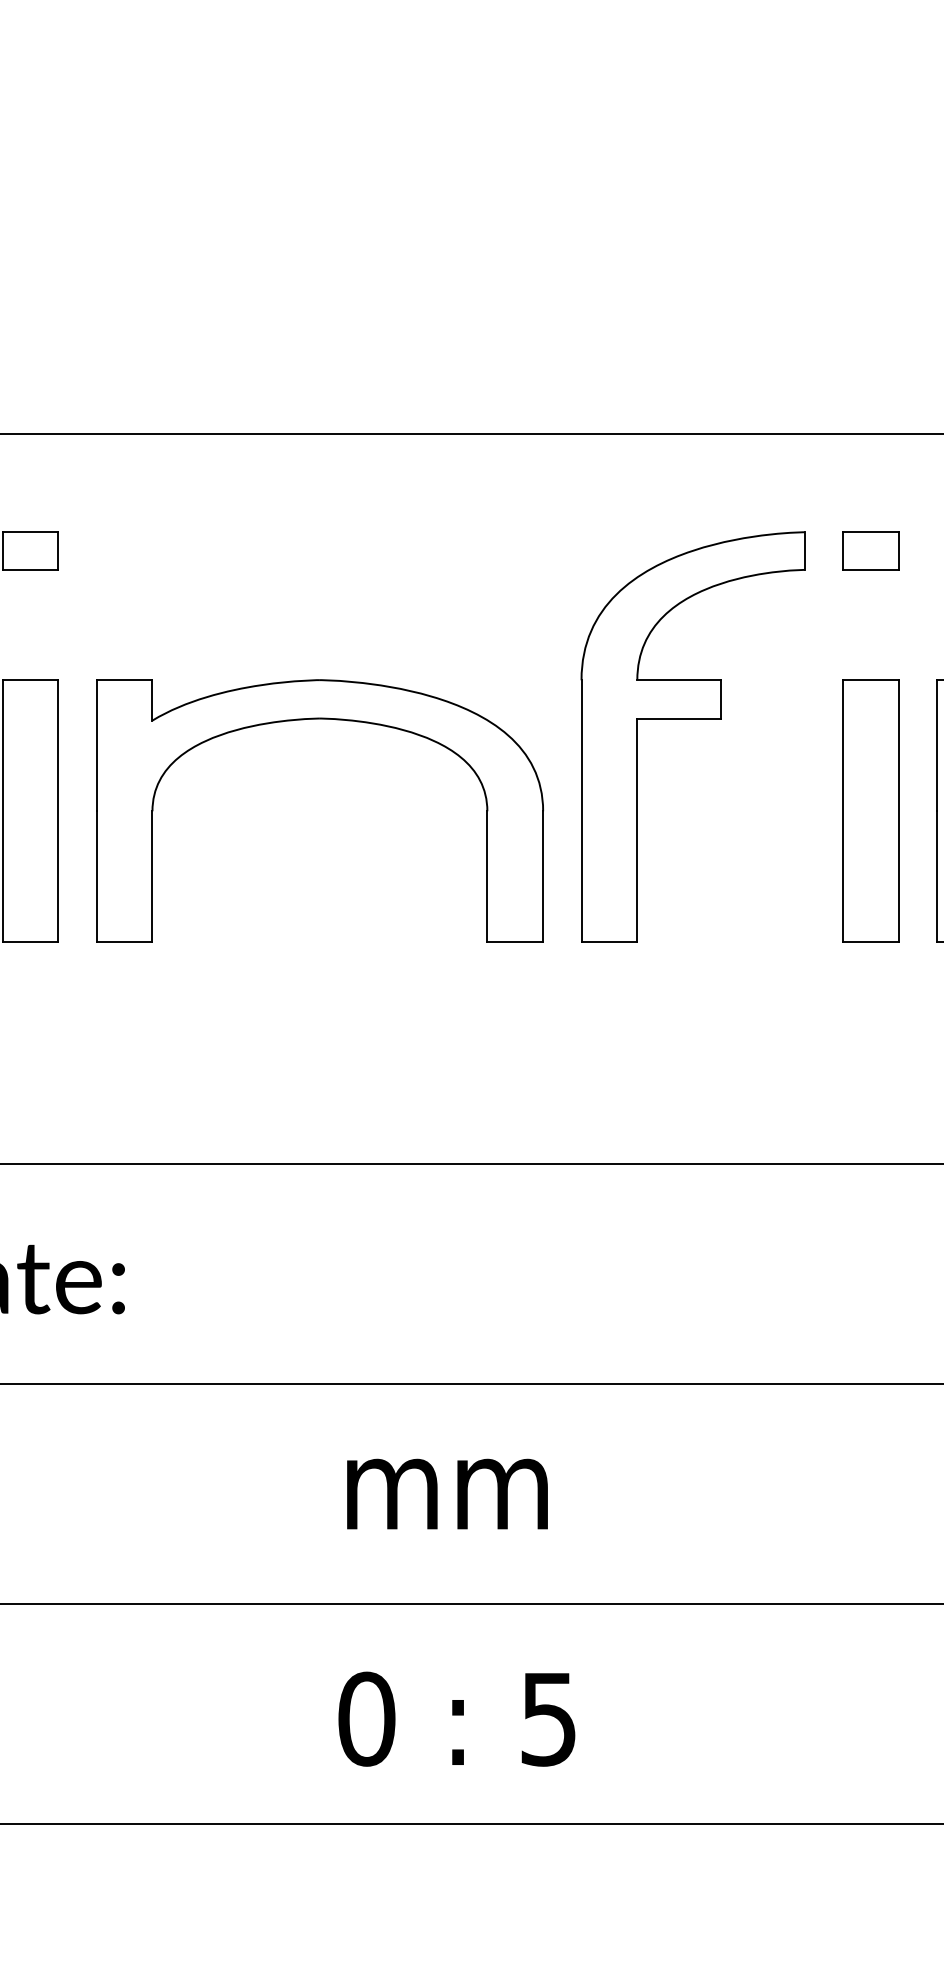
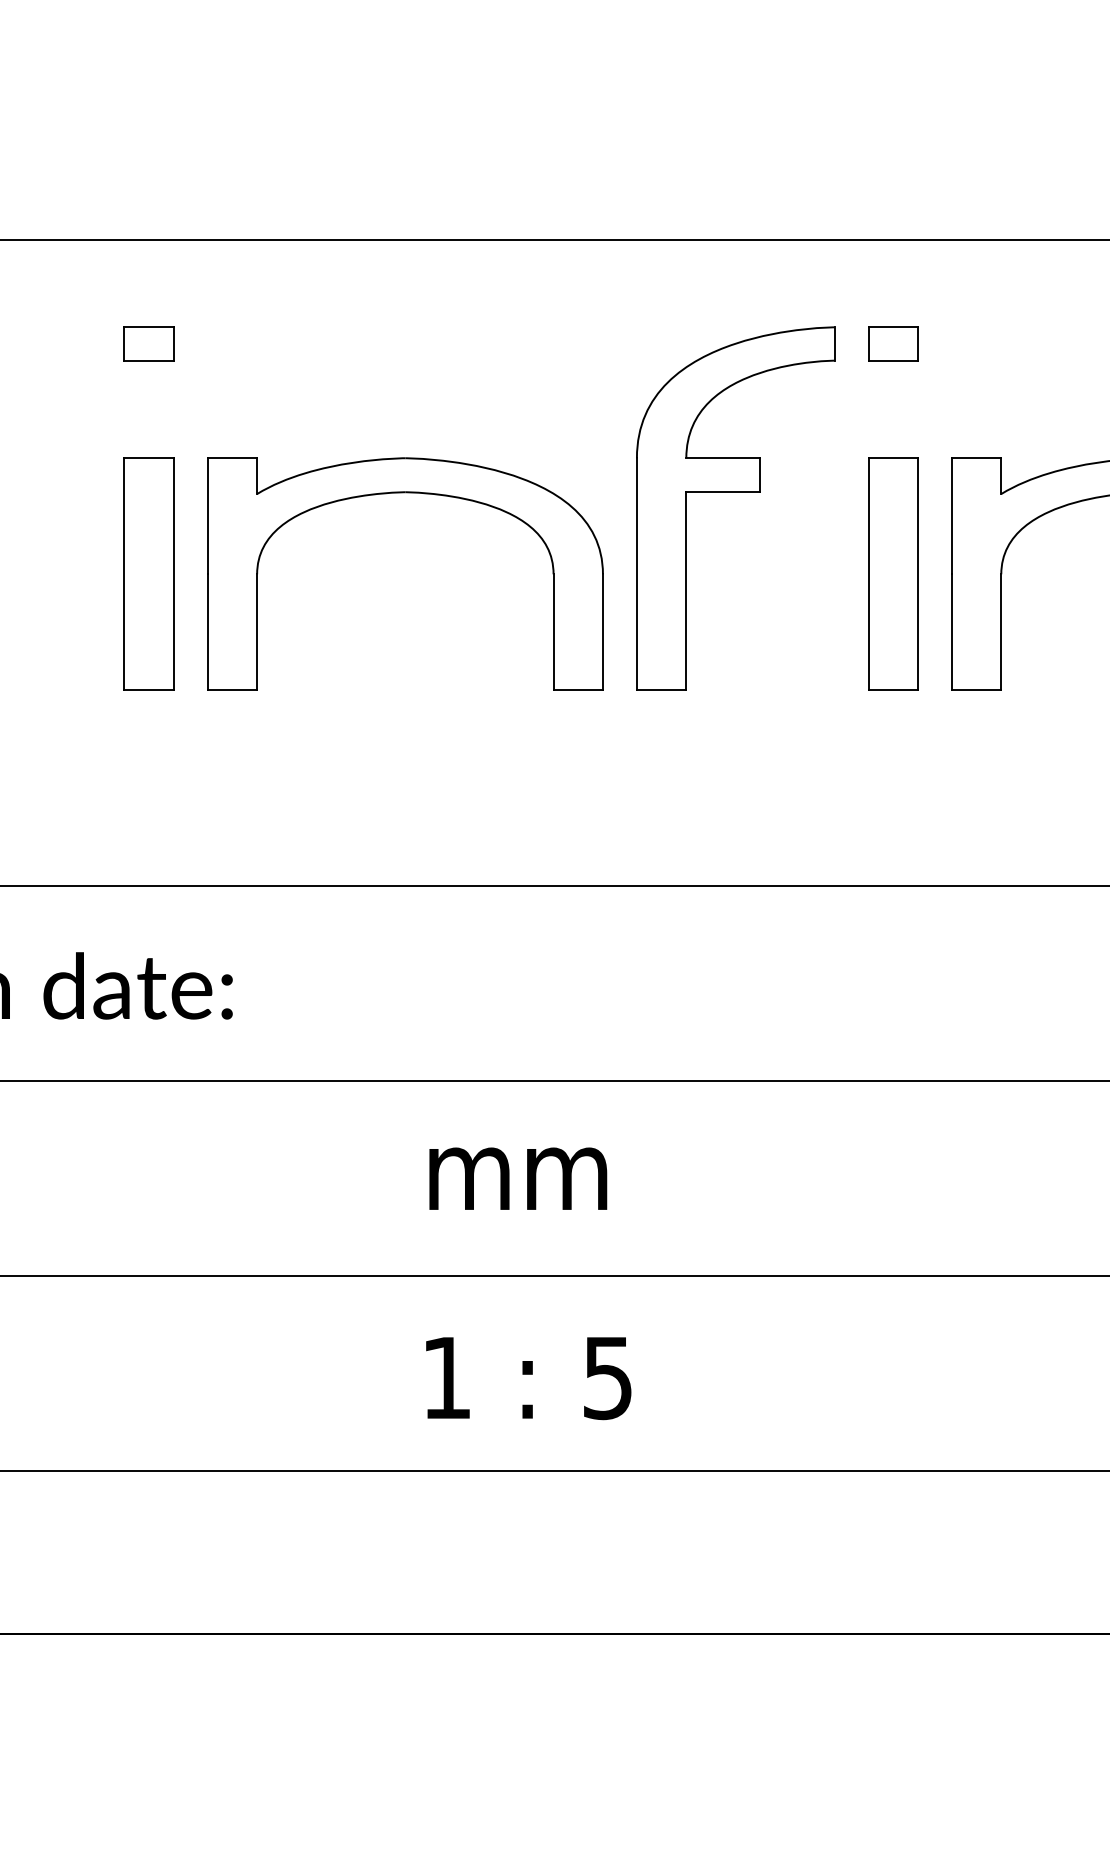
text: (366, 1719) -> (446, 1378), 0 -> 1

